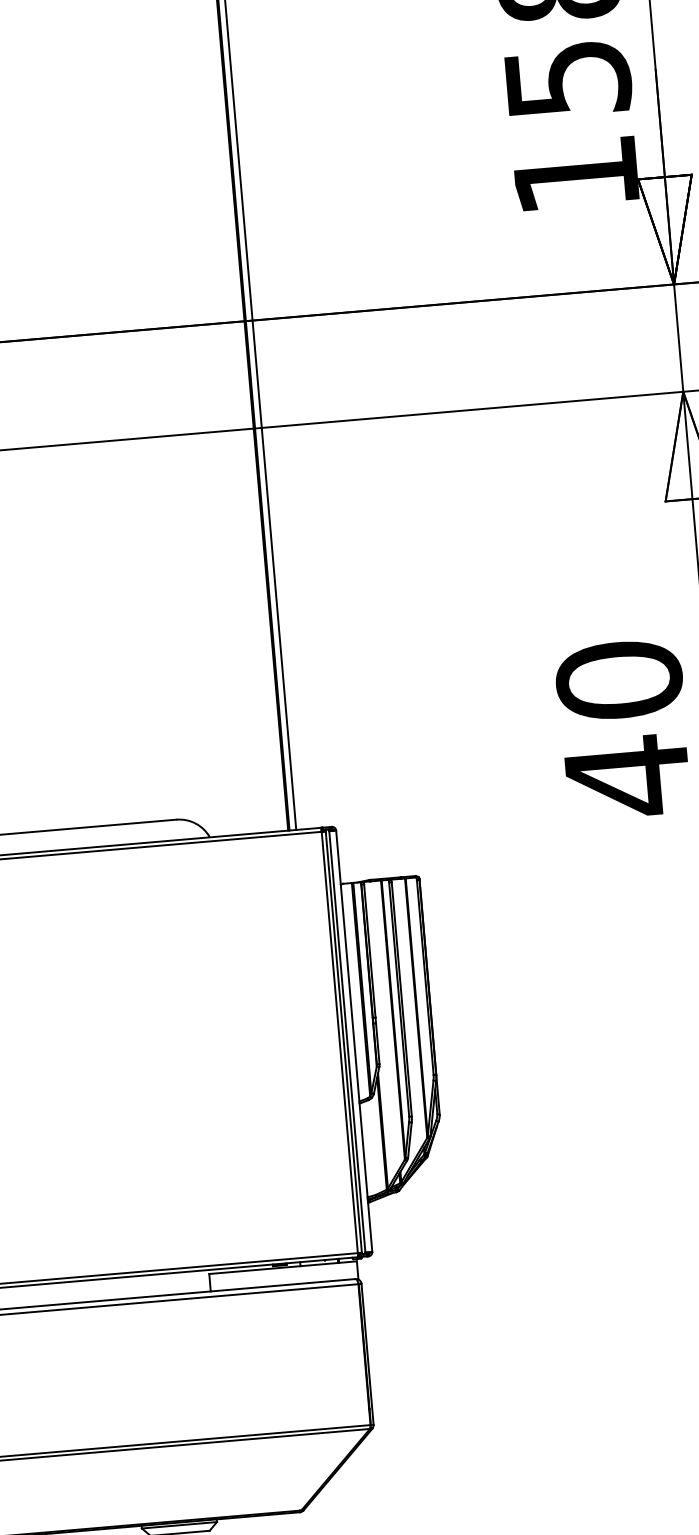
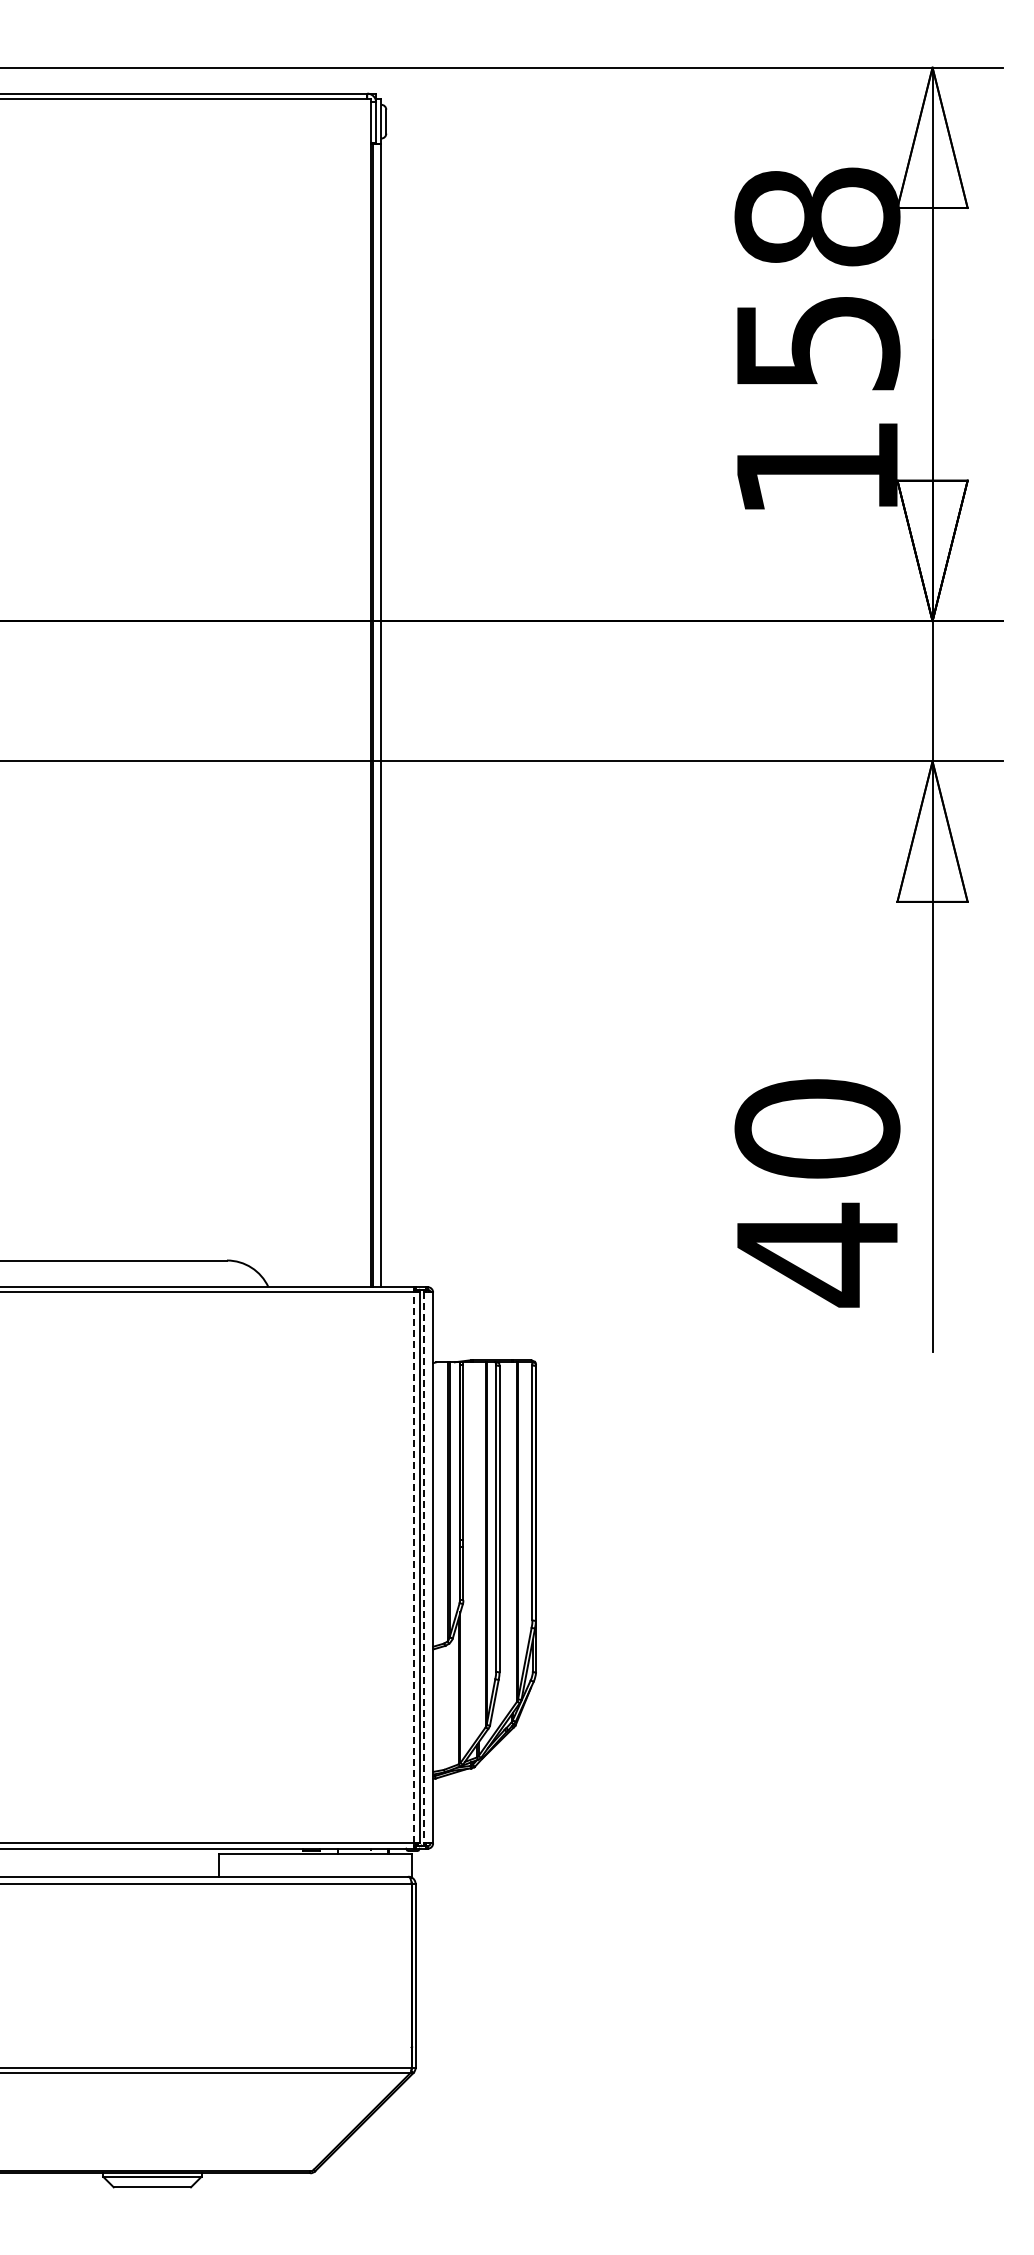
line: (339, 1042) -> (414, 1567), solid -> dashed
line: (347, 1042) -> (424, 1568), solid -> dashed

